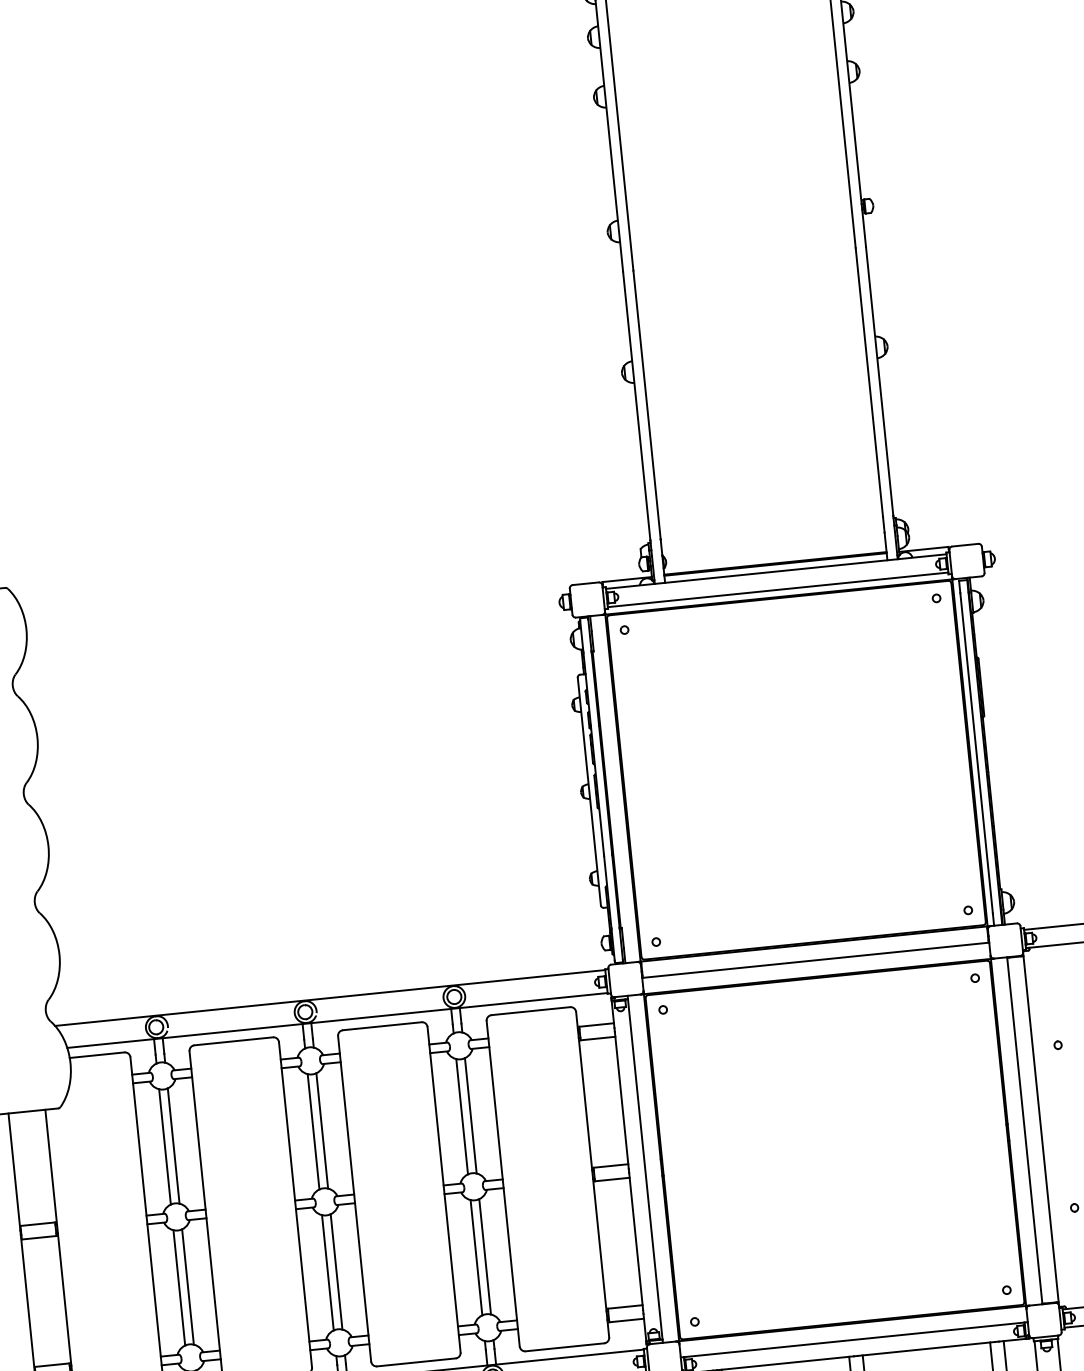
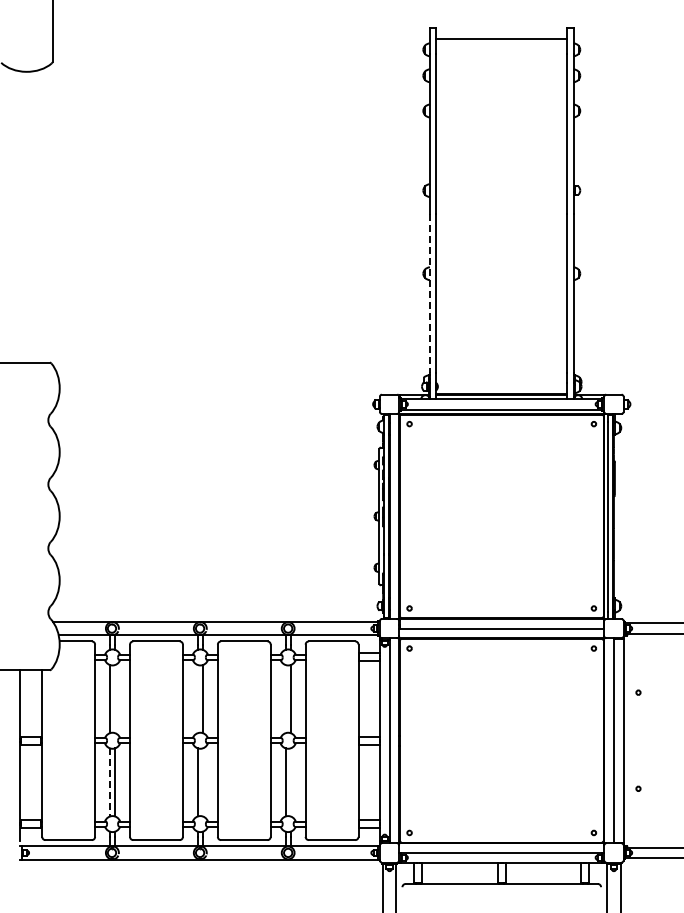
line: (636, 407) -> (429, 294), solid -> dashed
line: (461, 1117) -> (285, 699), removed
line: (313, 1132) -> (197, 699), removed
line: (174, 1146) -> (115, 699), removed
line: (484, 1256) -> (290, 782), removed
line: (335, 1272) -> (202, 782), removed
line: (180, 1287) -> (110, 782), solid -> dashed

